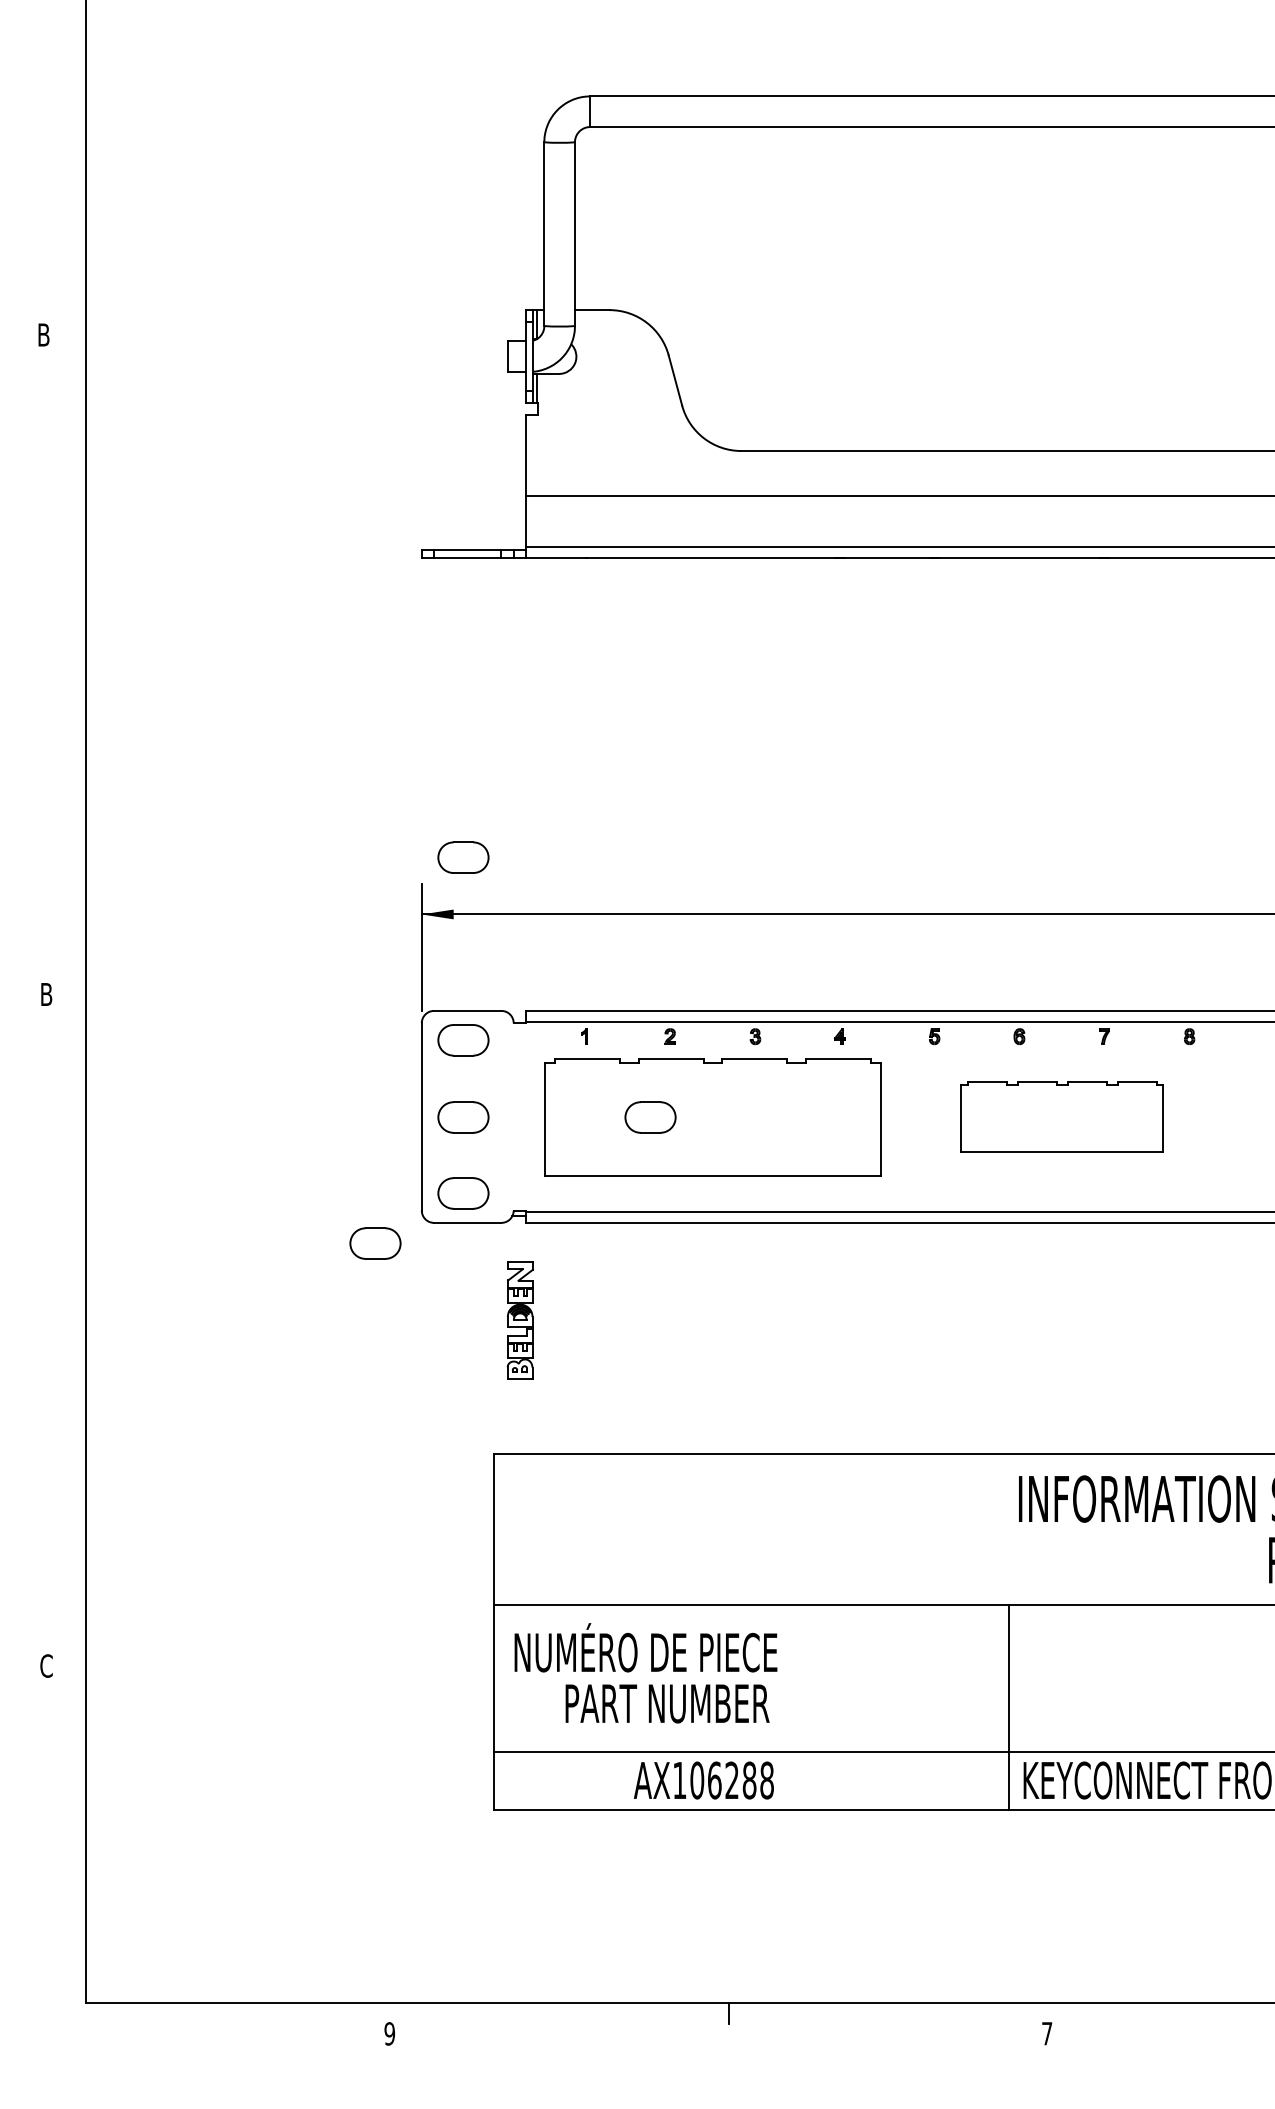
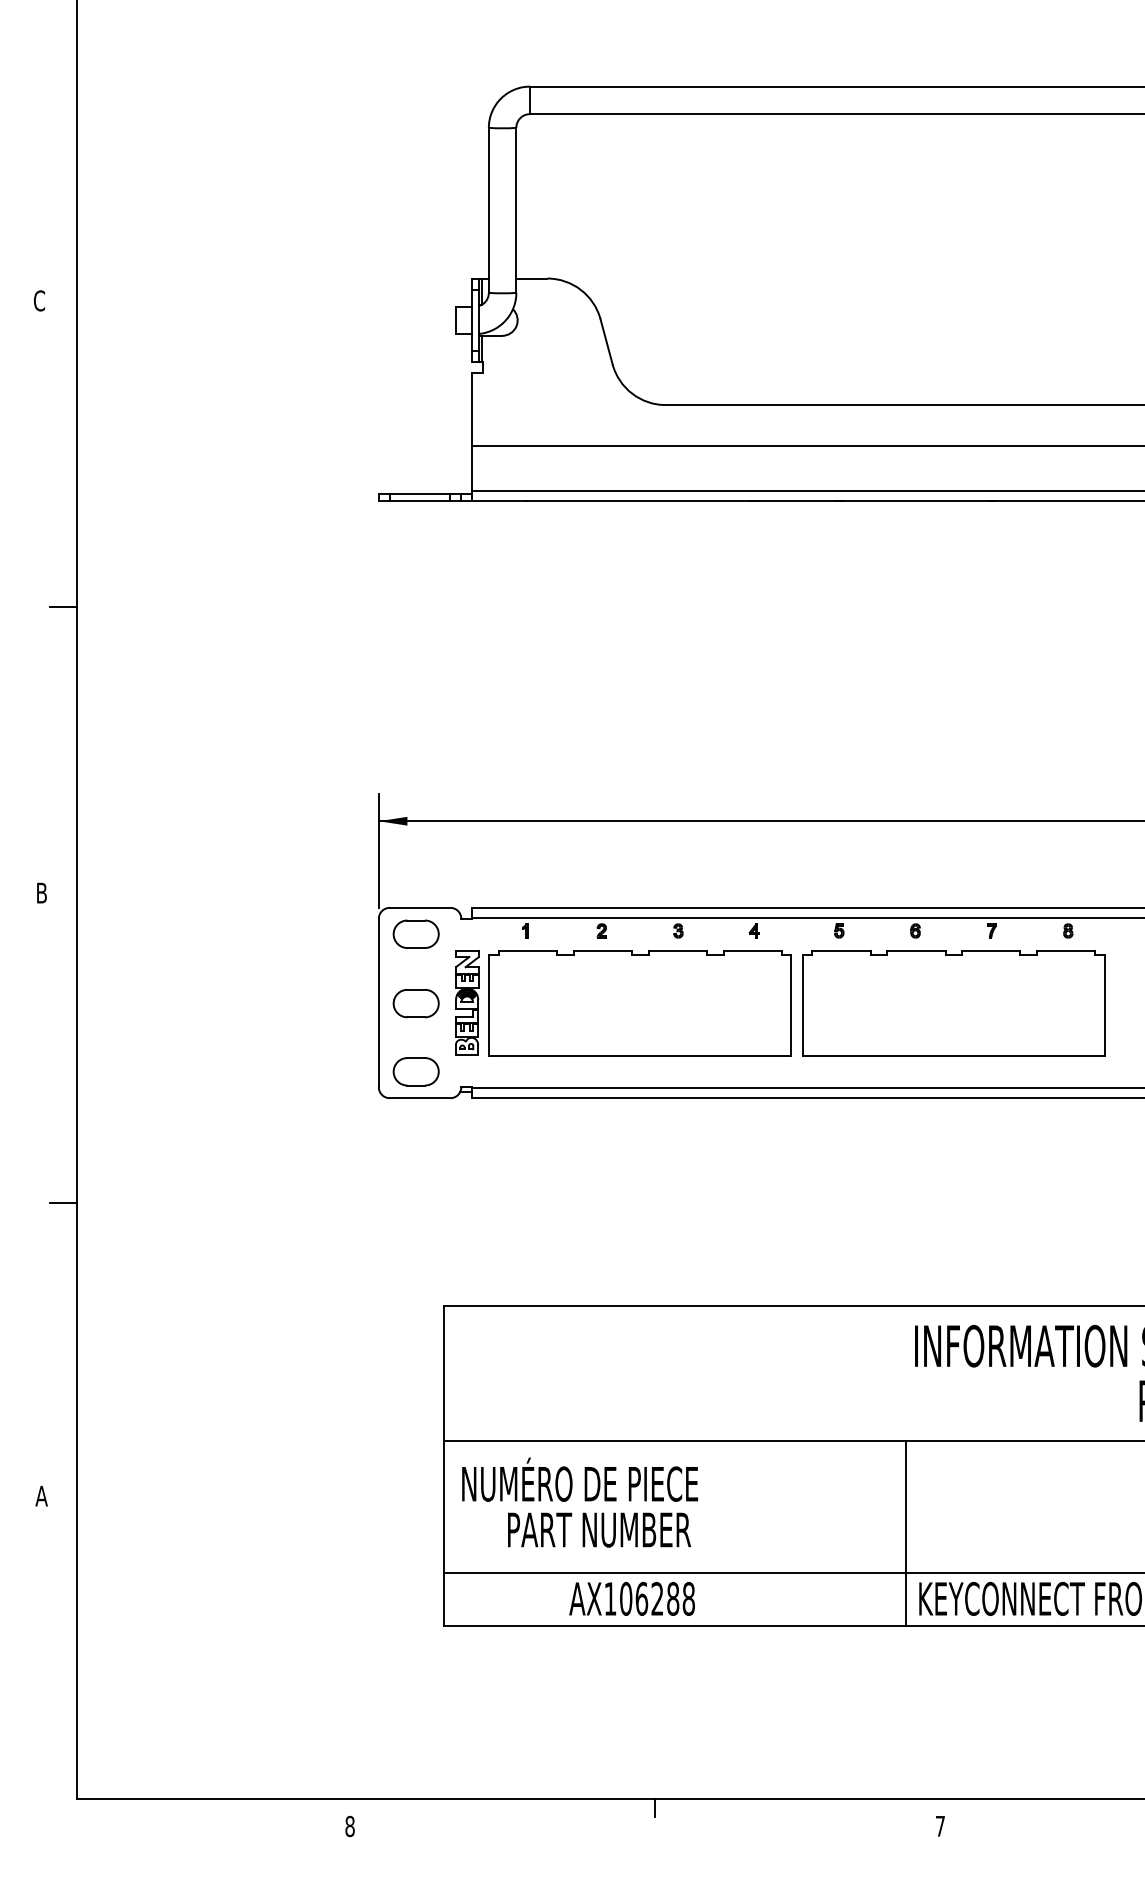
text: (43, 334) -> (39, 300), B -> C
line: (70, 675) -> (63, 606), added
part: (462, 856) -> (415, 769), removed
part: (649, 1117) -> (583, 1003), removed
part: (1061, 1117) -> (953, 1003), size x1.67
part: (374, 1243) -> (336, 1116), removed
part: (520, 1320) -> (467, 1002), moved
line: (70, 1339) -> (63, 1202), added
text: (46, 1665) -> (41, 1495), C -> A
text: (389, 2033) -> (349, 1826), 9 -> 8

